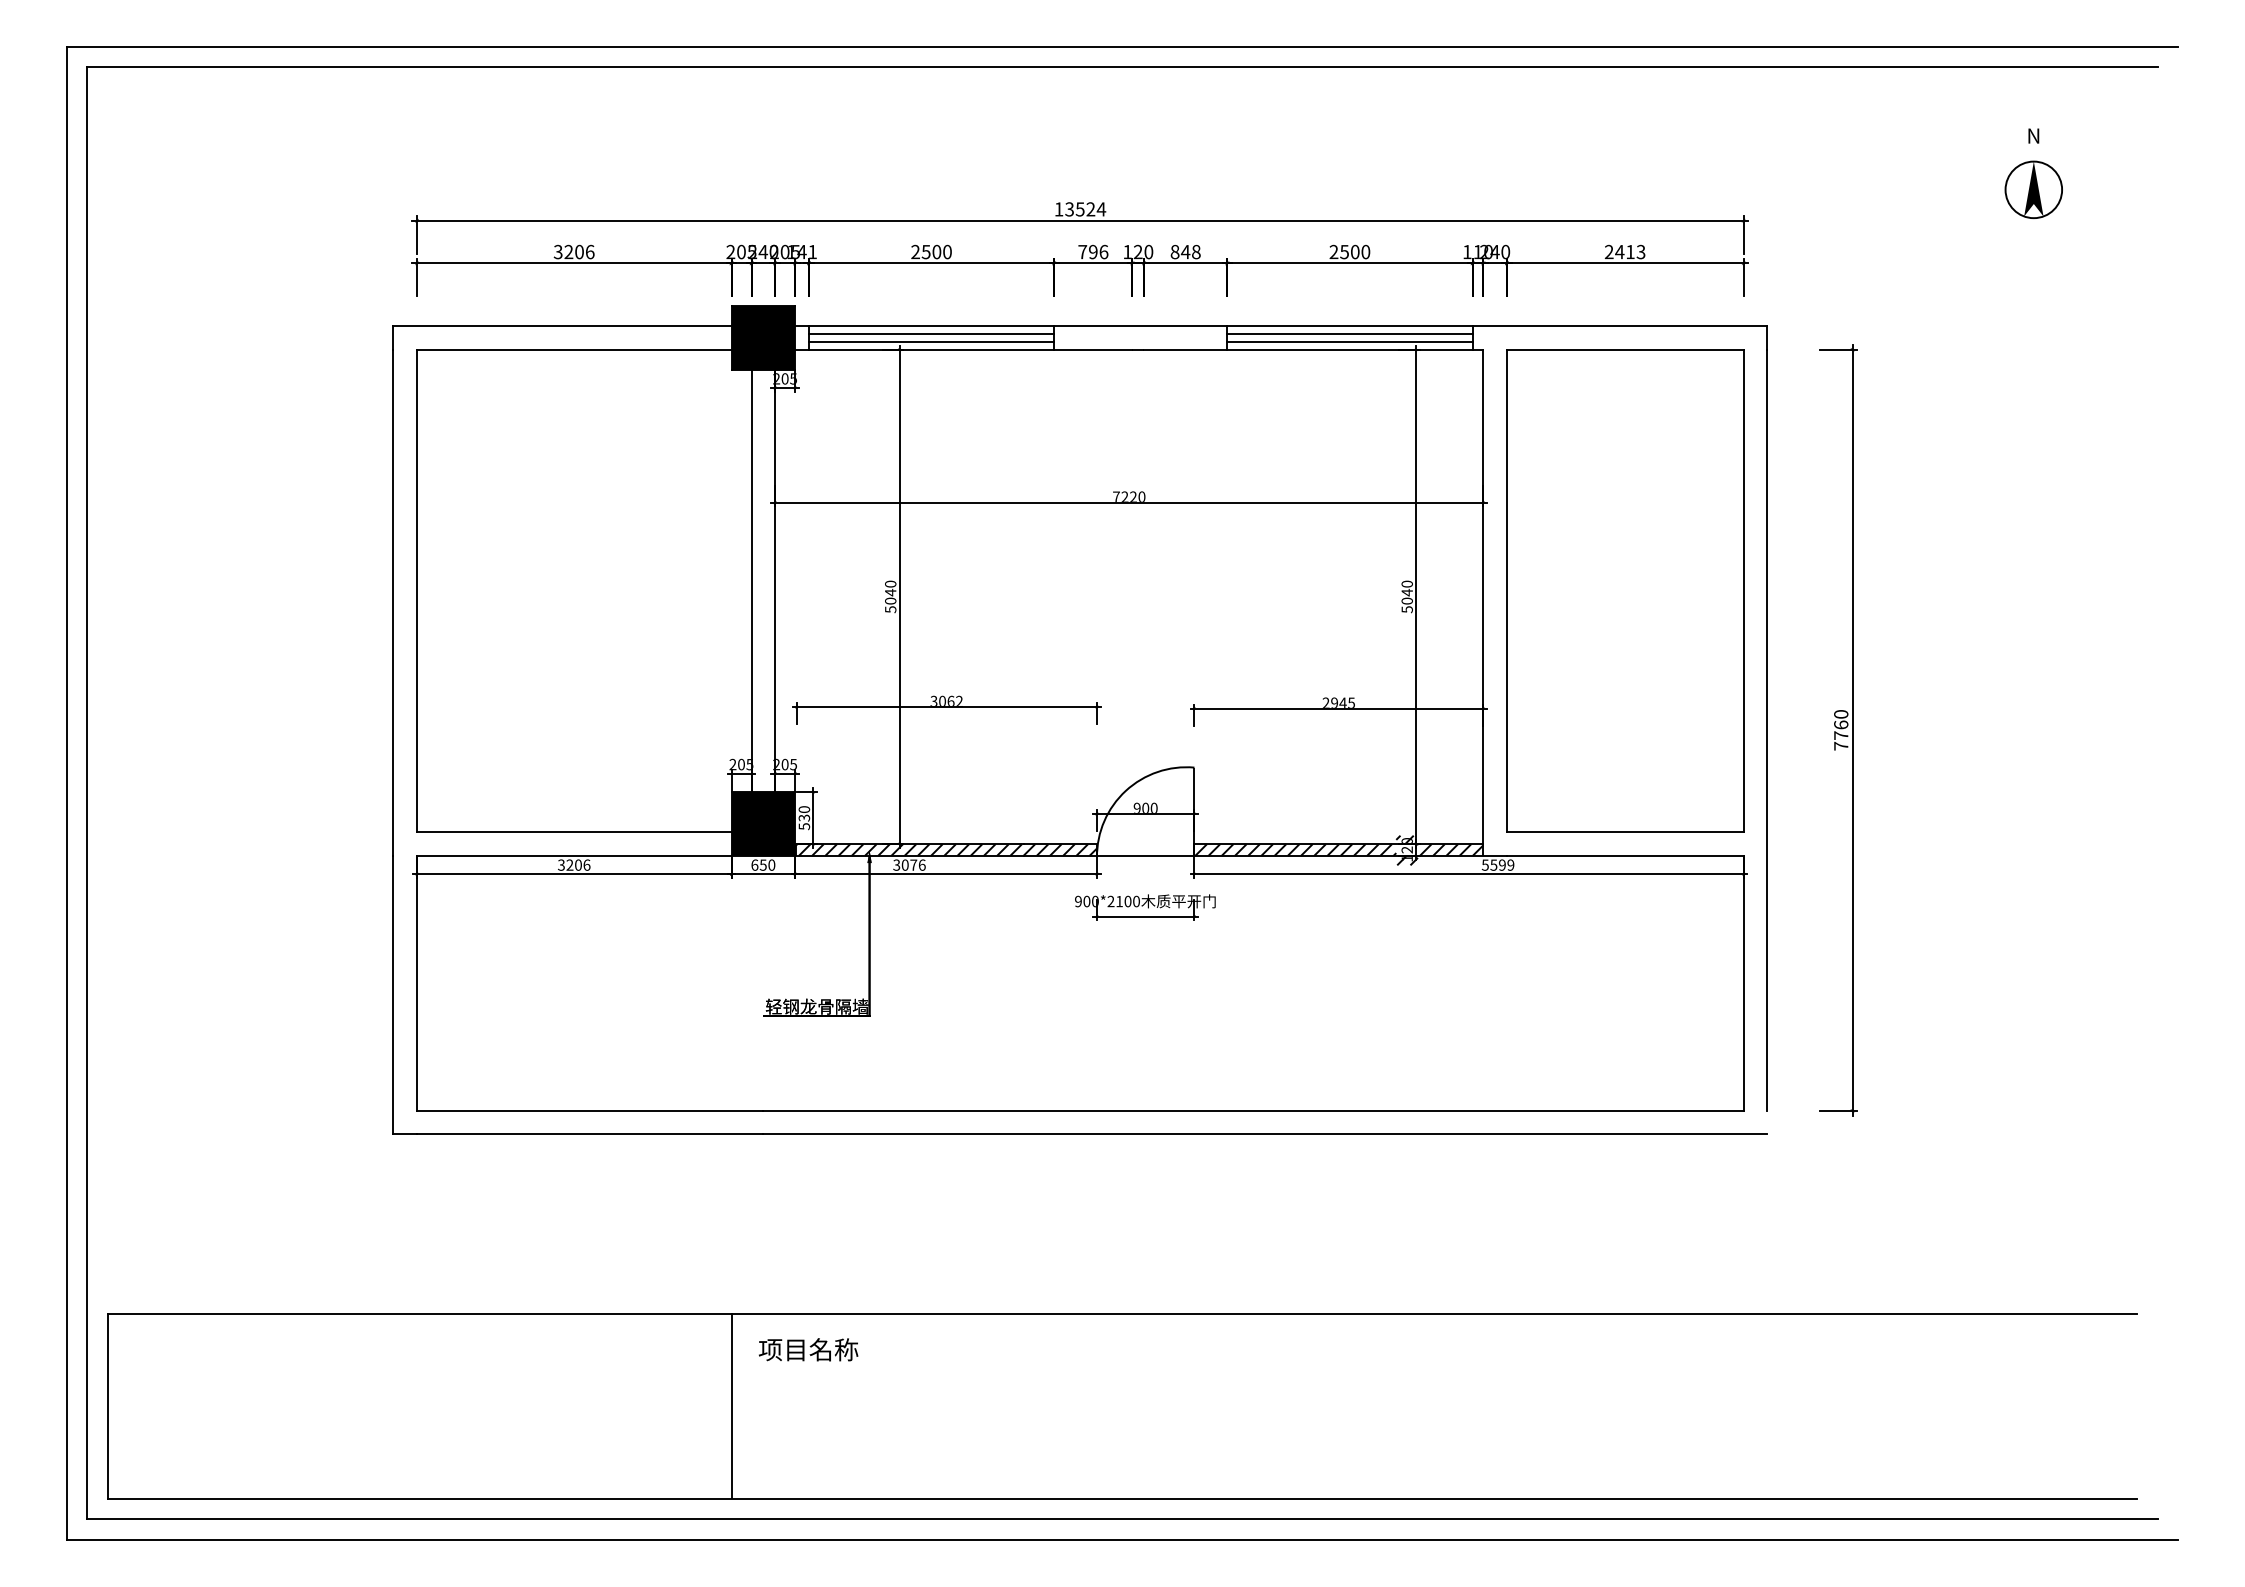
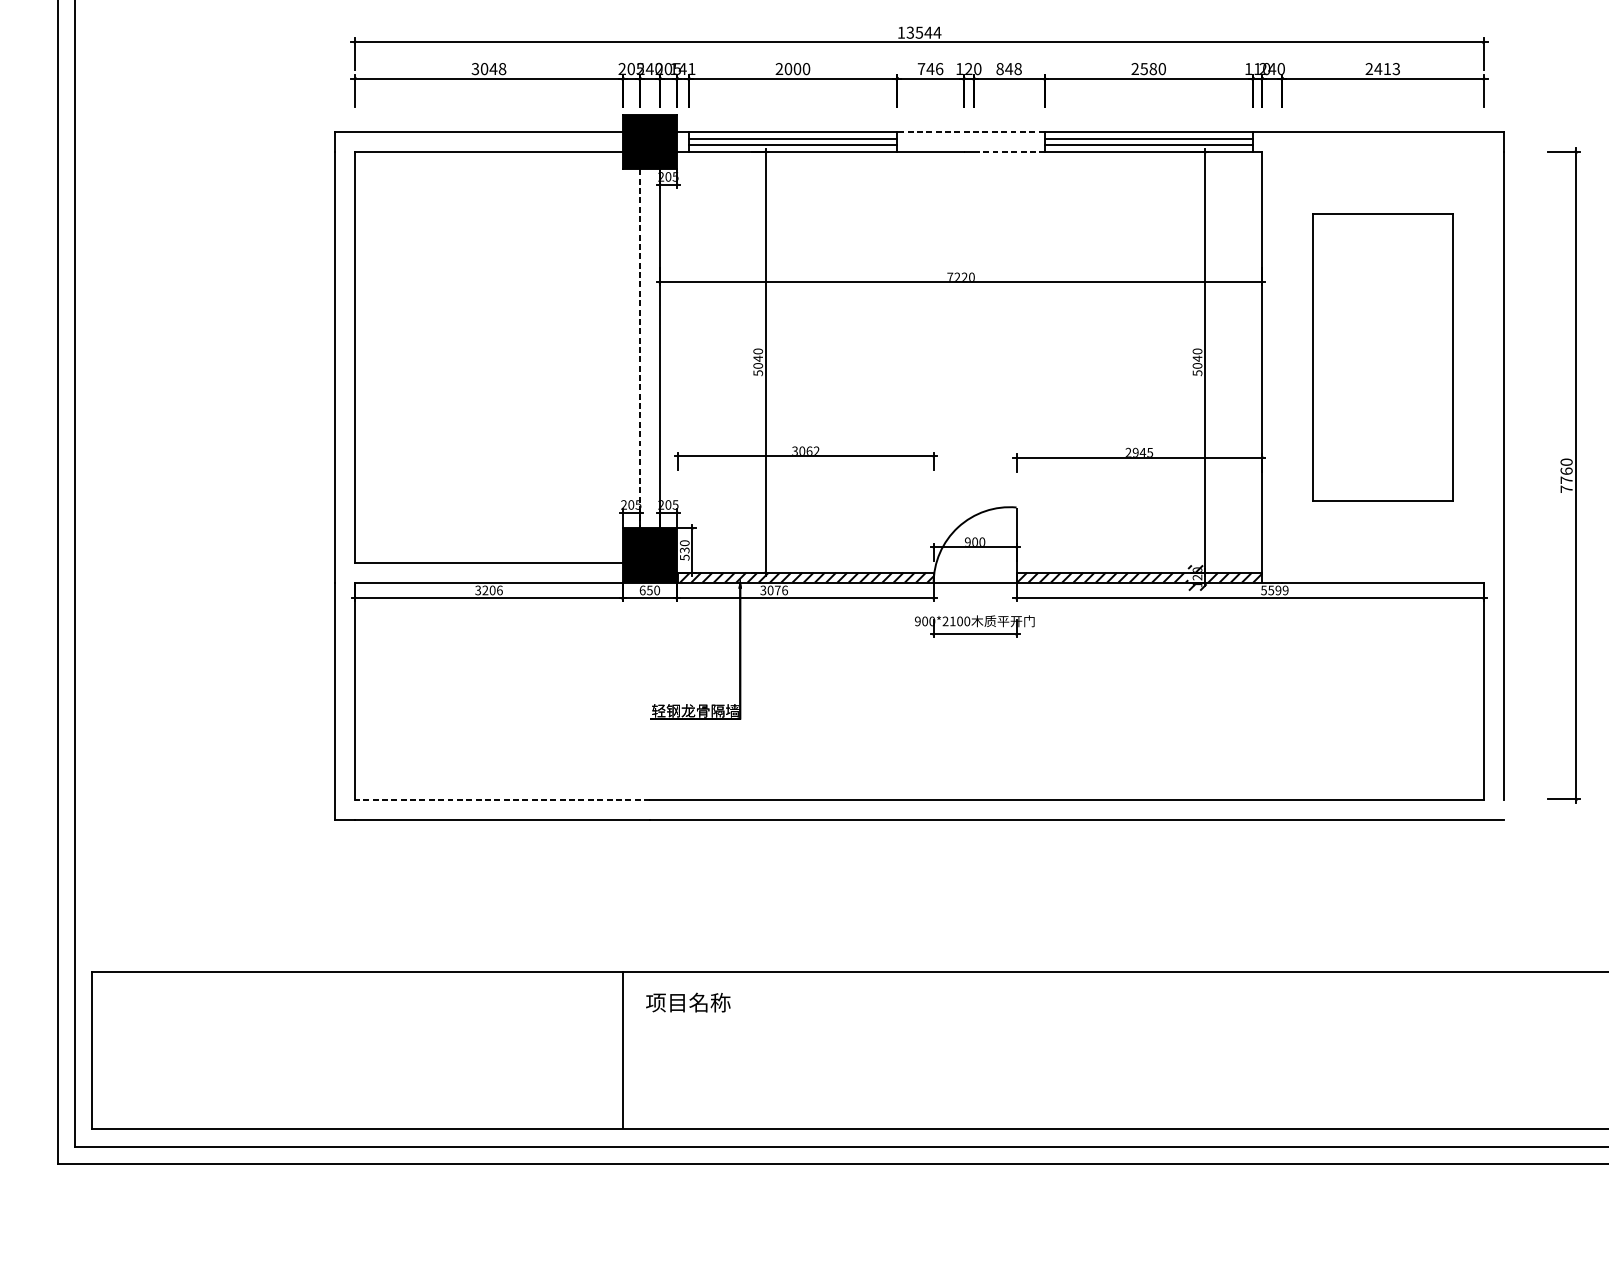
text: (1090, 209) -> (928, 32), 13524 -> 13544
text: (579, 251) -> (493, 68), 3206 -> 3048
text: (925, 251) -> (787, 68), 2500 -> 2000
text: (1093, 251) -> (930, 68), 796 -> 746
text: (1354, 251) -> (1152, 68), 2500 -> 2580
line: (1140, 326) -> (970, 132), solid -> dashed
line: (1185, 349) -> (1008, 151), solid -> dashed
line: (751, 581) -> (639, 349), solid -> dashed
part: (1625, 590) -> (1383, 356), size x0.7
line: (589, 1110) -> (502, 799), solid -> dashed

